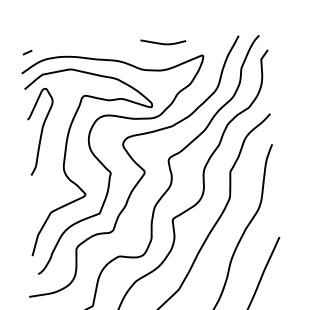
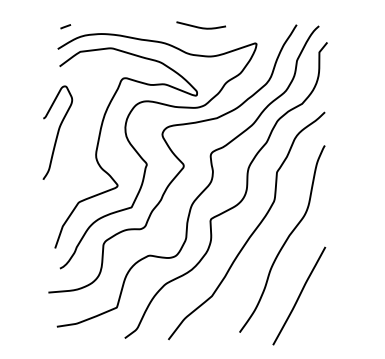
curve: (161, 42) -> (199, 26), moved
curve: (41, 131) -> (57, 132), moved

